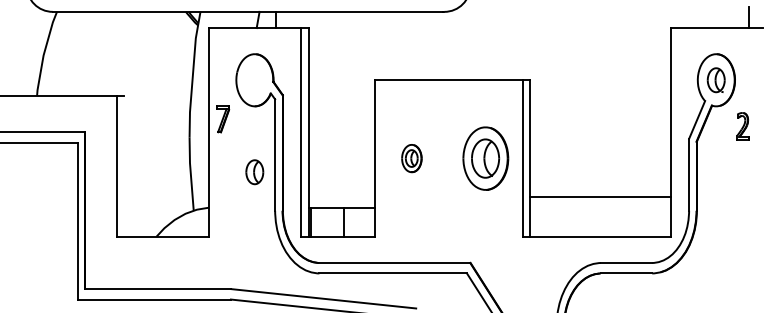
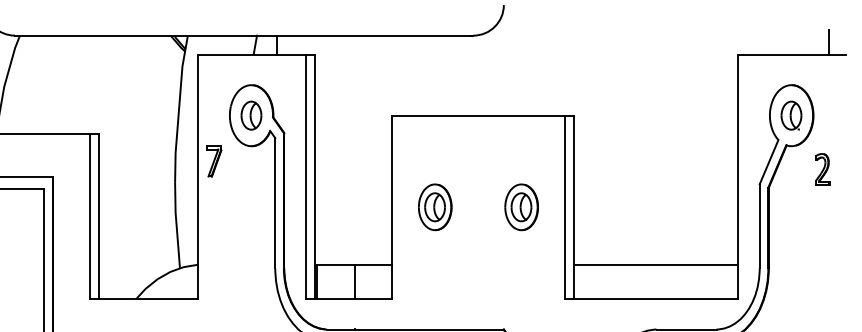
part: (411, 158) -> (434, 207), size x1.43
part: (485, 158) -> (521, 207), size x0.62
line: (124, 165) -> (98, 215), added
part: (254, 172) -> (251, 115), moved
line: (600, 196) -> (656, 264), moved

